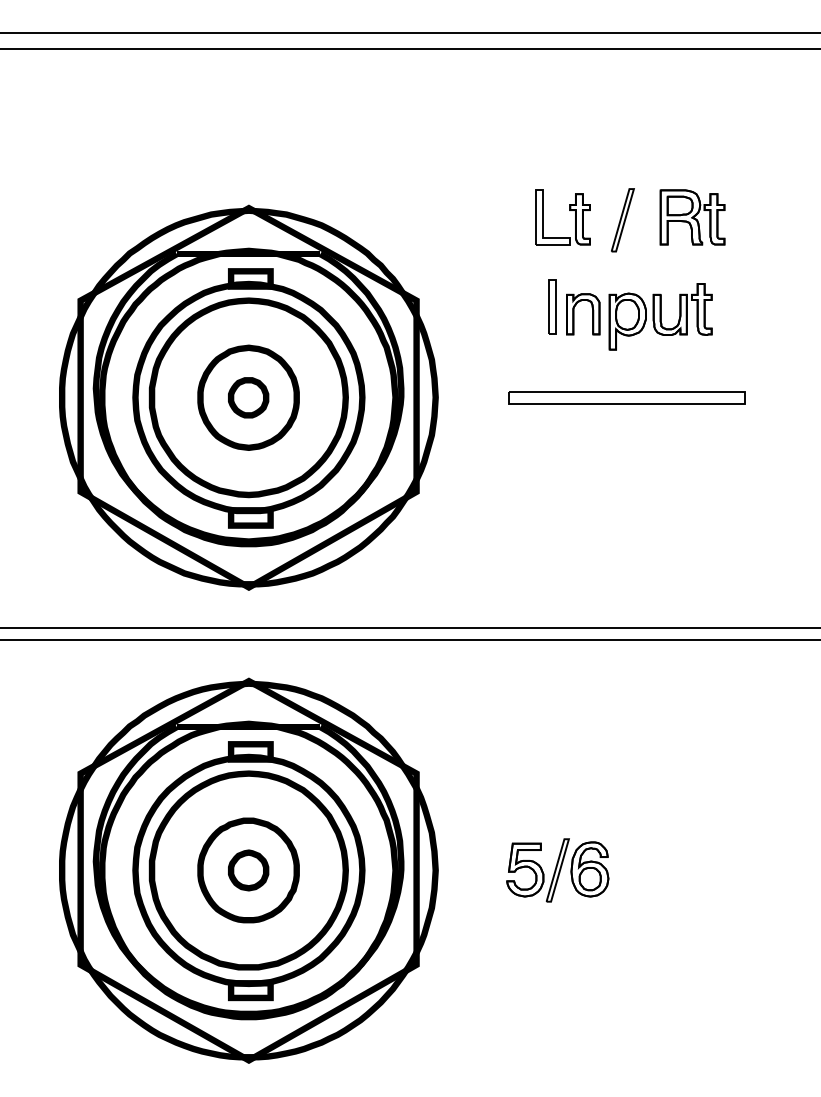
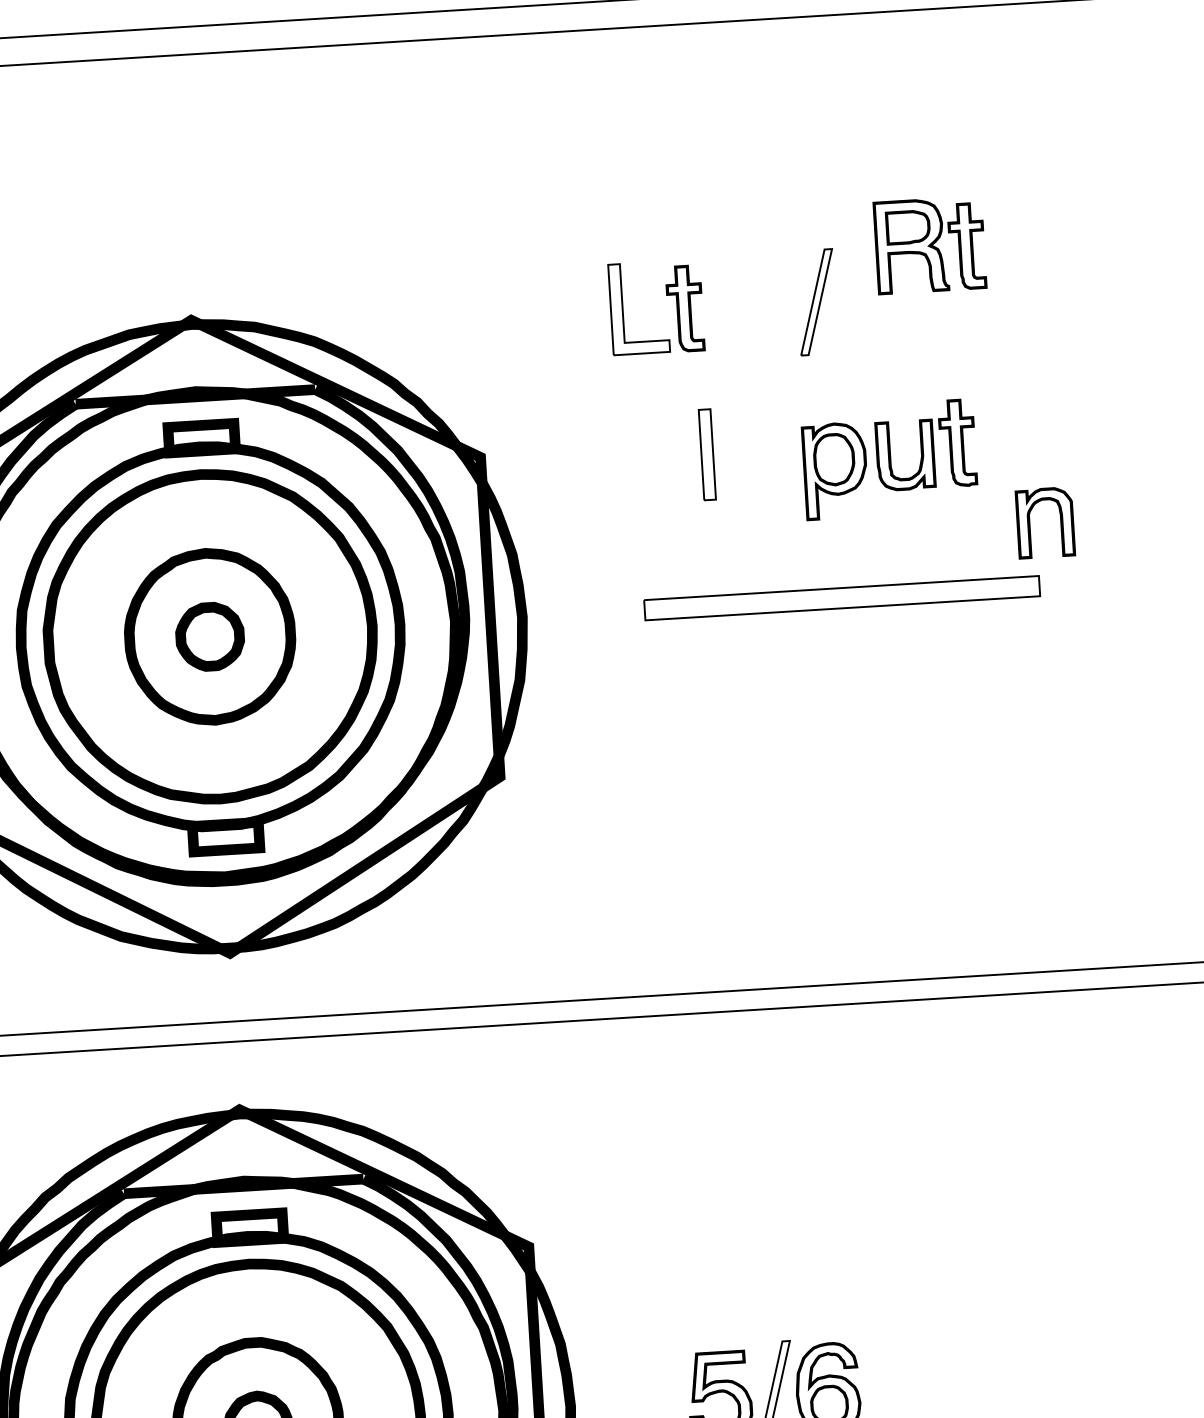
part: (569, 210) -> (666, 295), moved
part: (692, 217) -> (929, 245), moved
part: (574, 314) -> (1030, 524), moved

